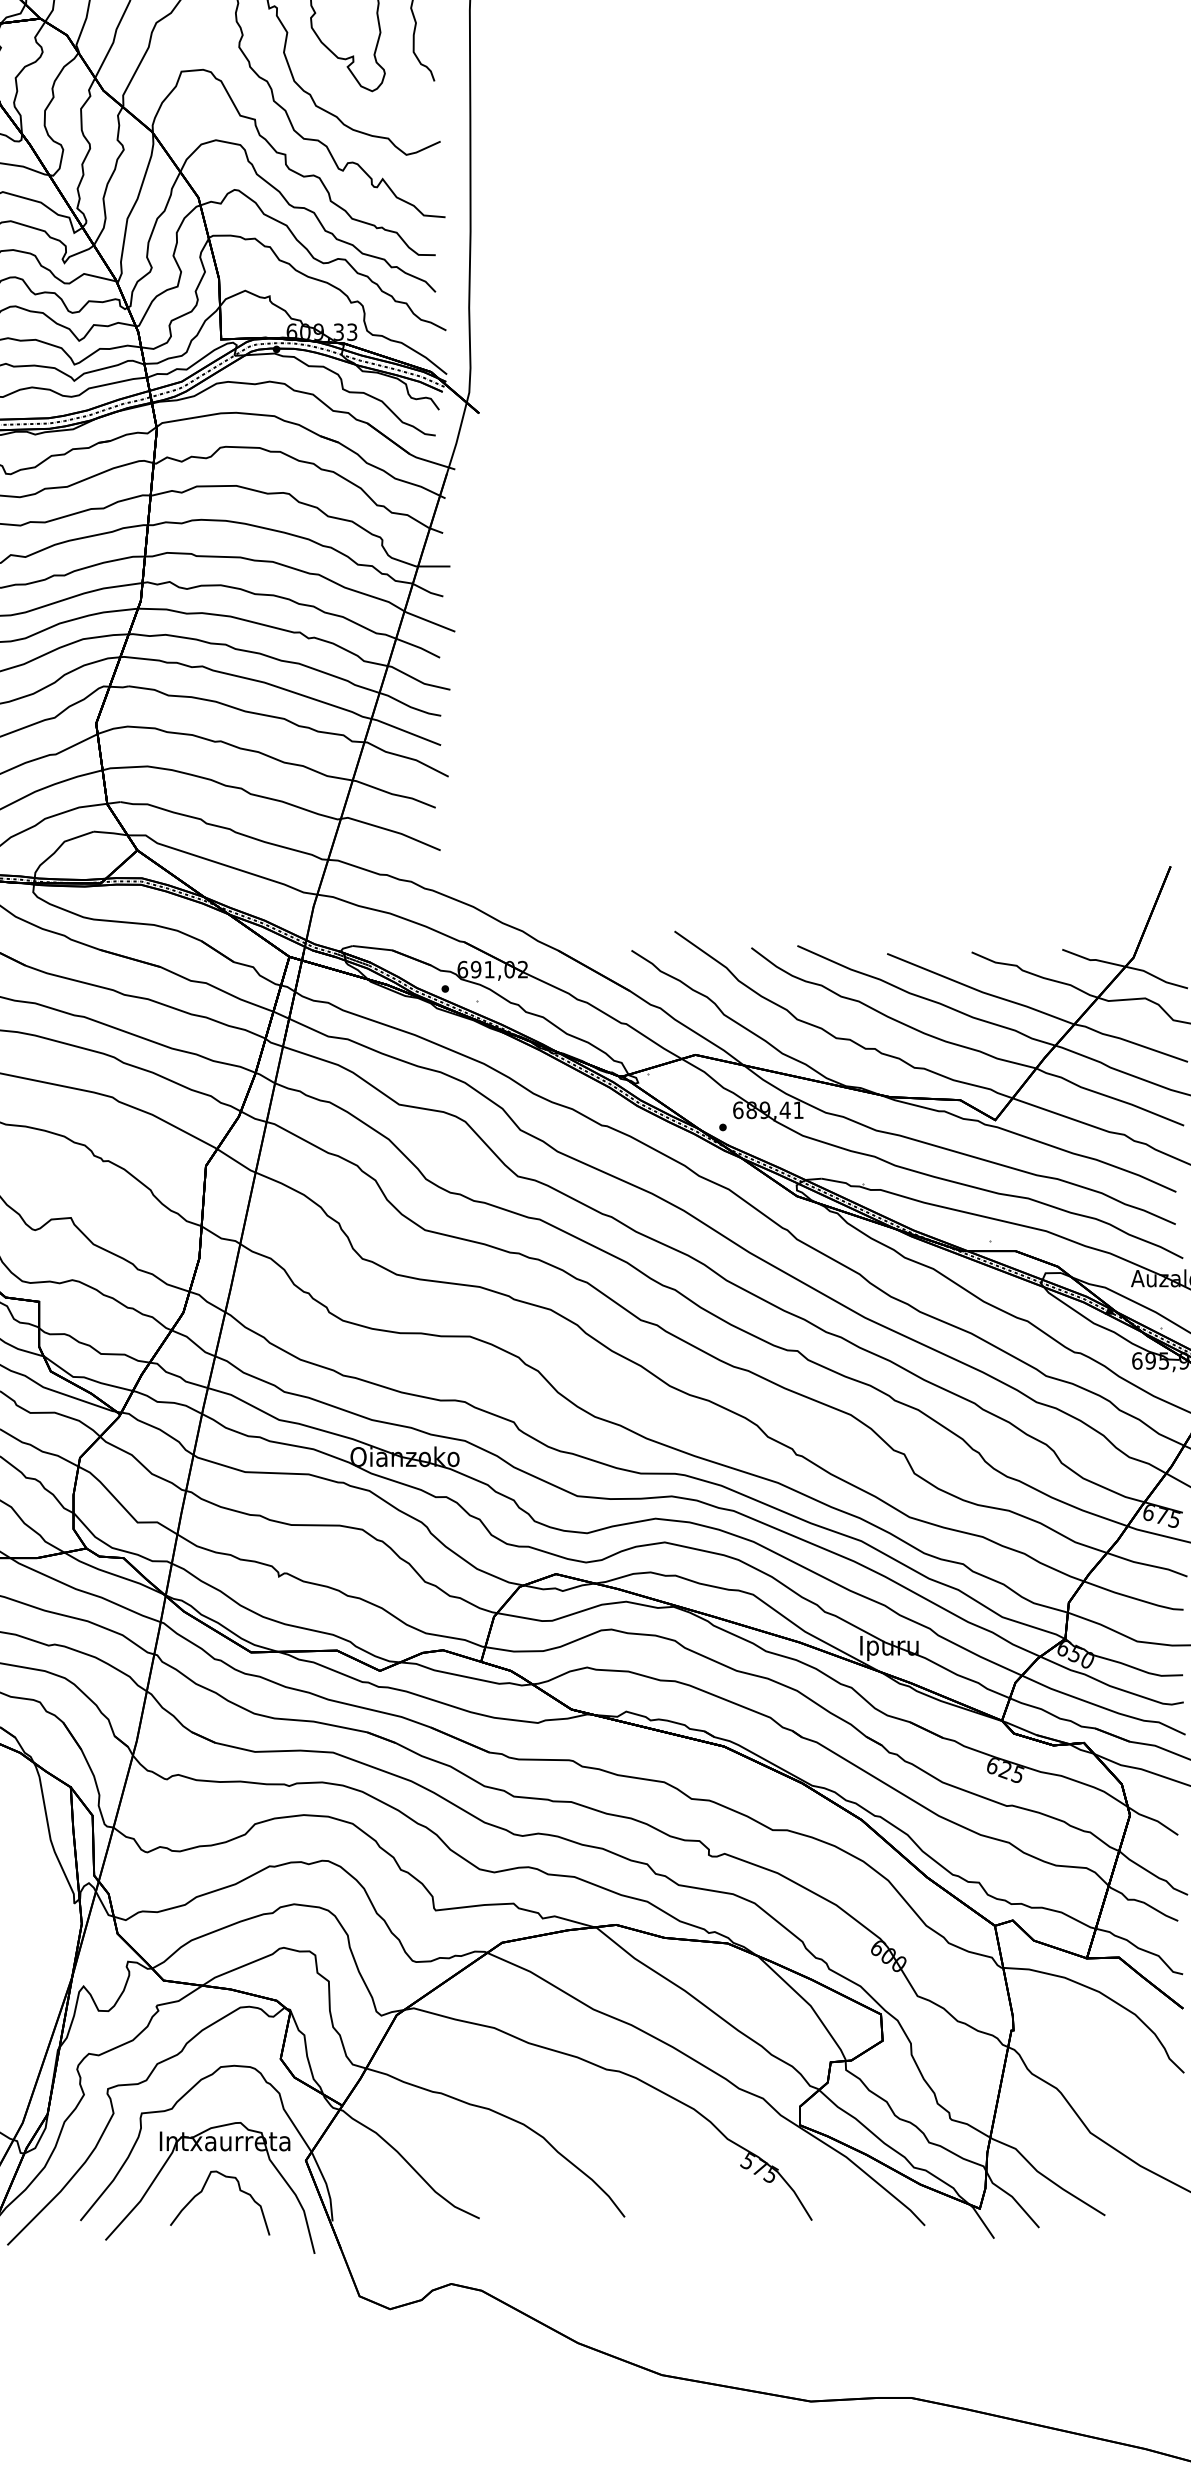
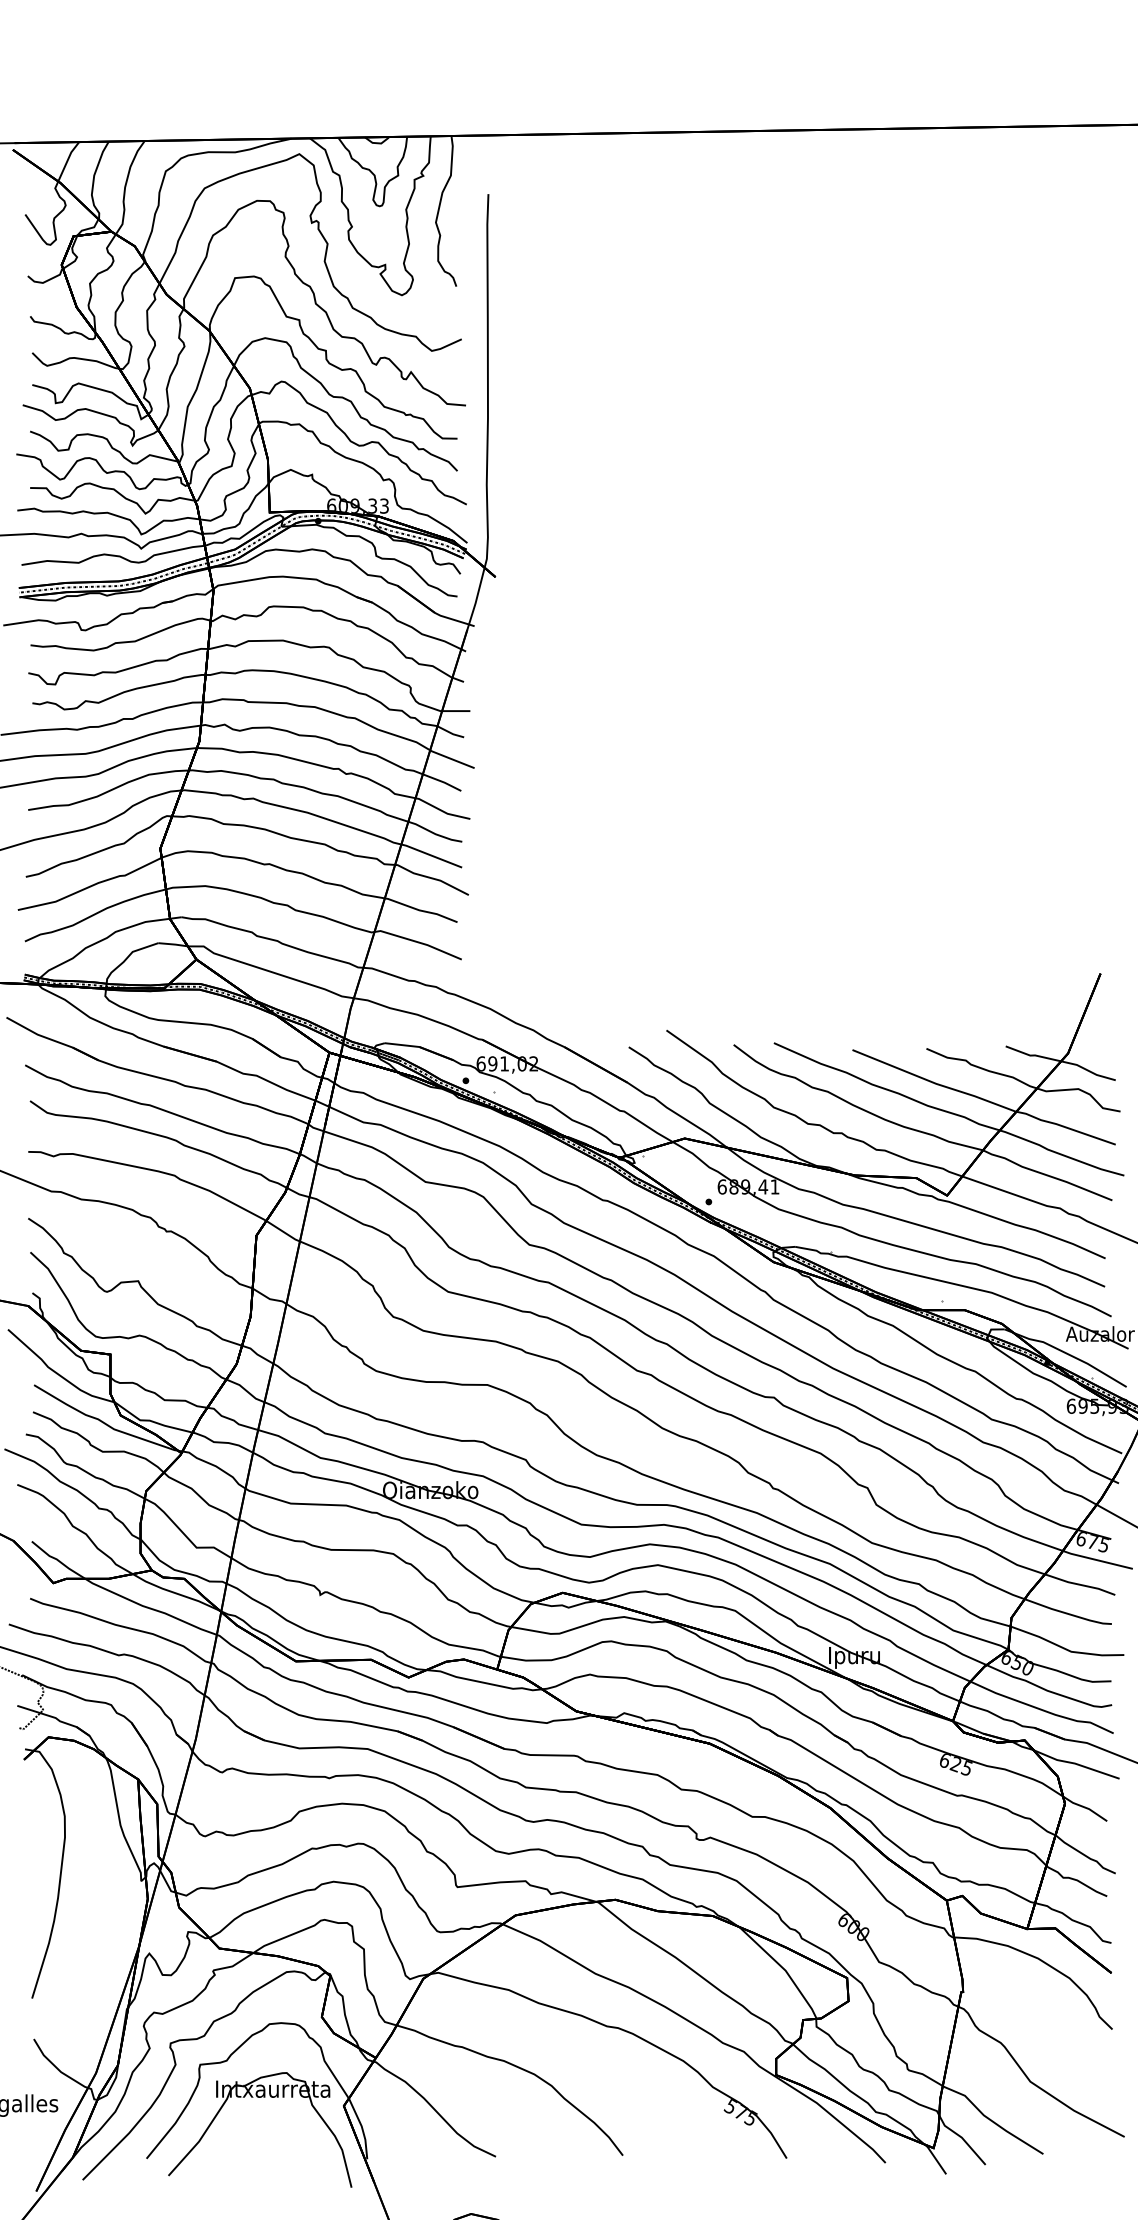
curve: (202, 2191) -> (253, 2133), removed

